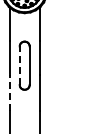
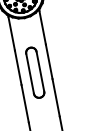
line: (19, 65) -> (29, 73), dashed -> solid
line: (9, 92) -> (24, 103), dashed -> solid

